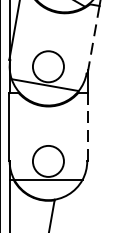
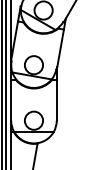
line: (93, 40) -> (60, 49), dashed -> solid
line: (88, 128) -> (57, 101), dashed -> solid

